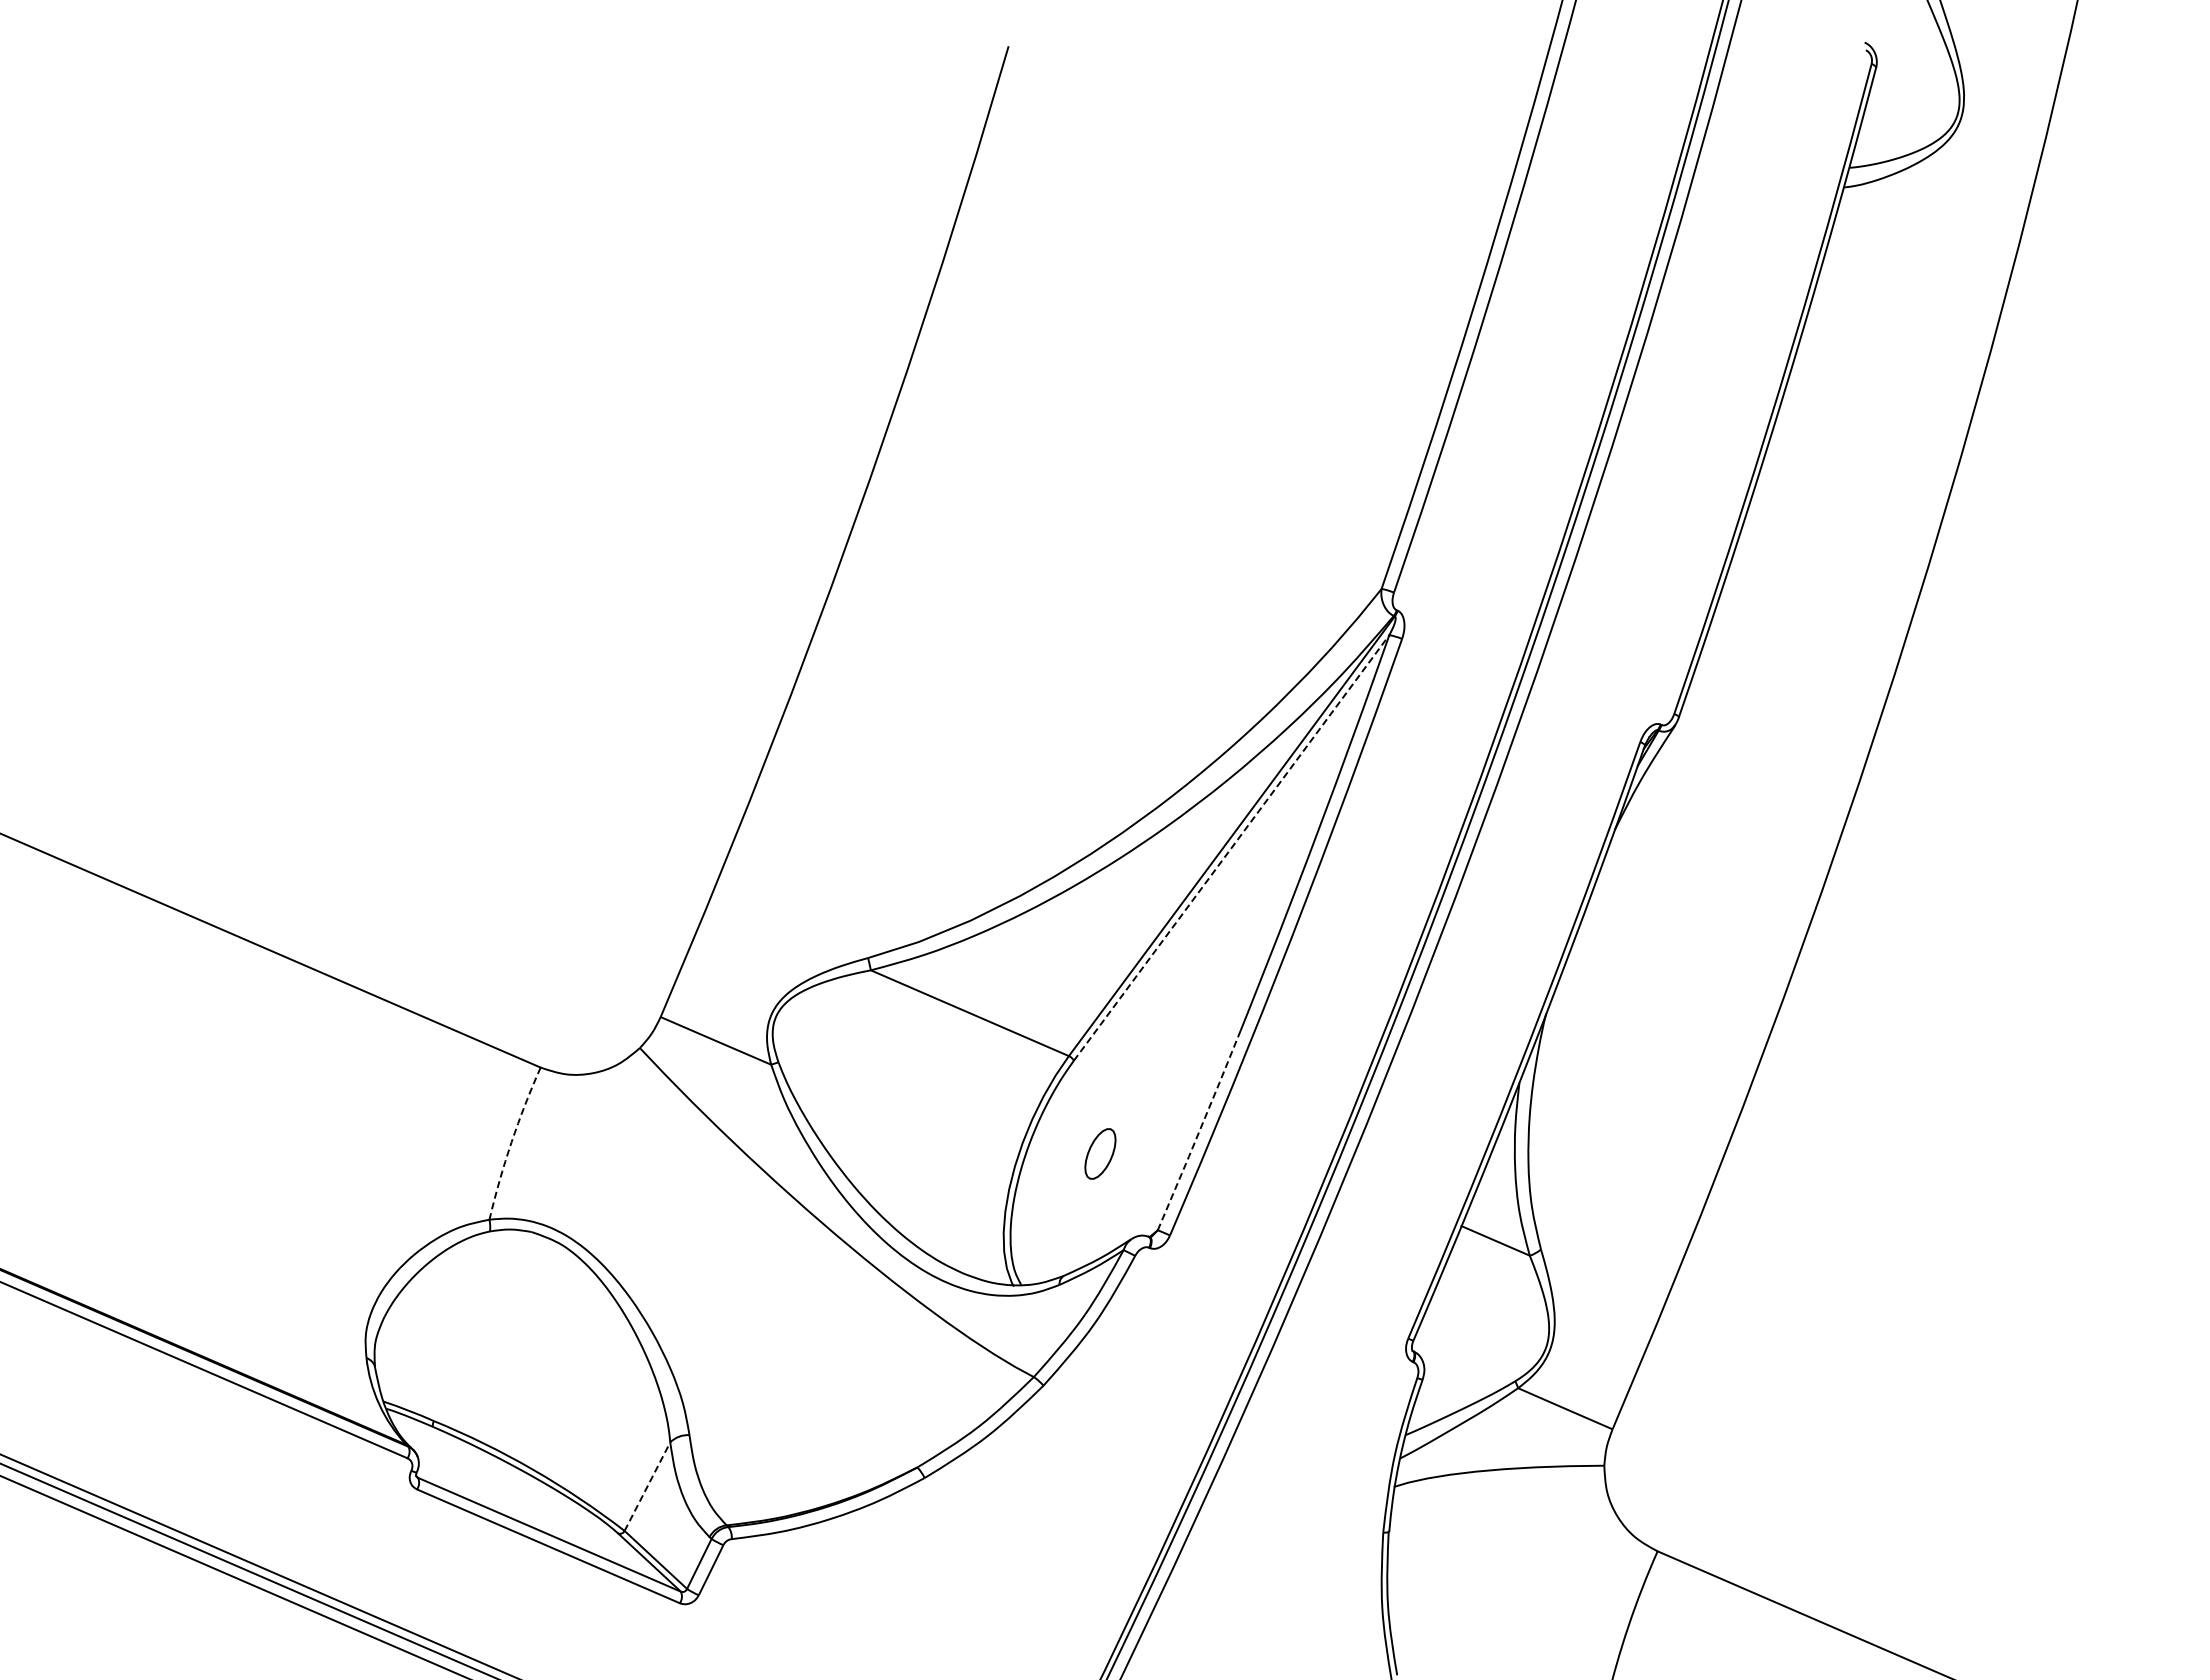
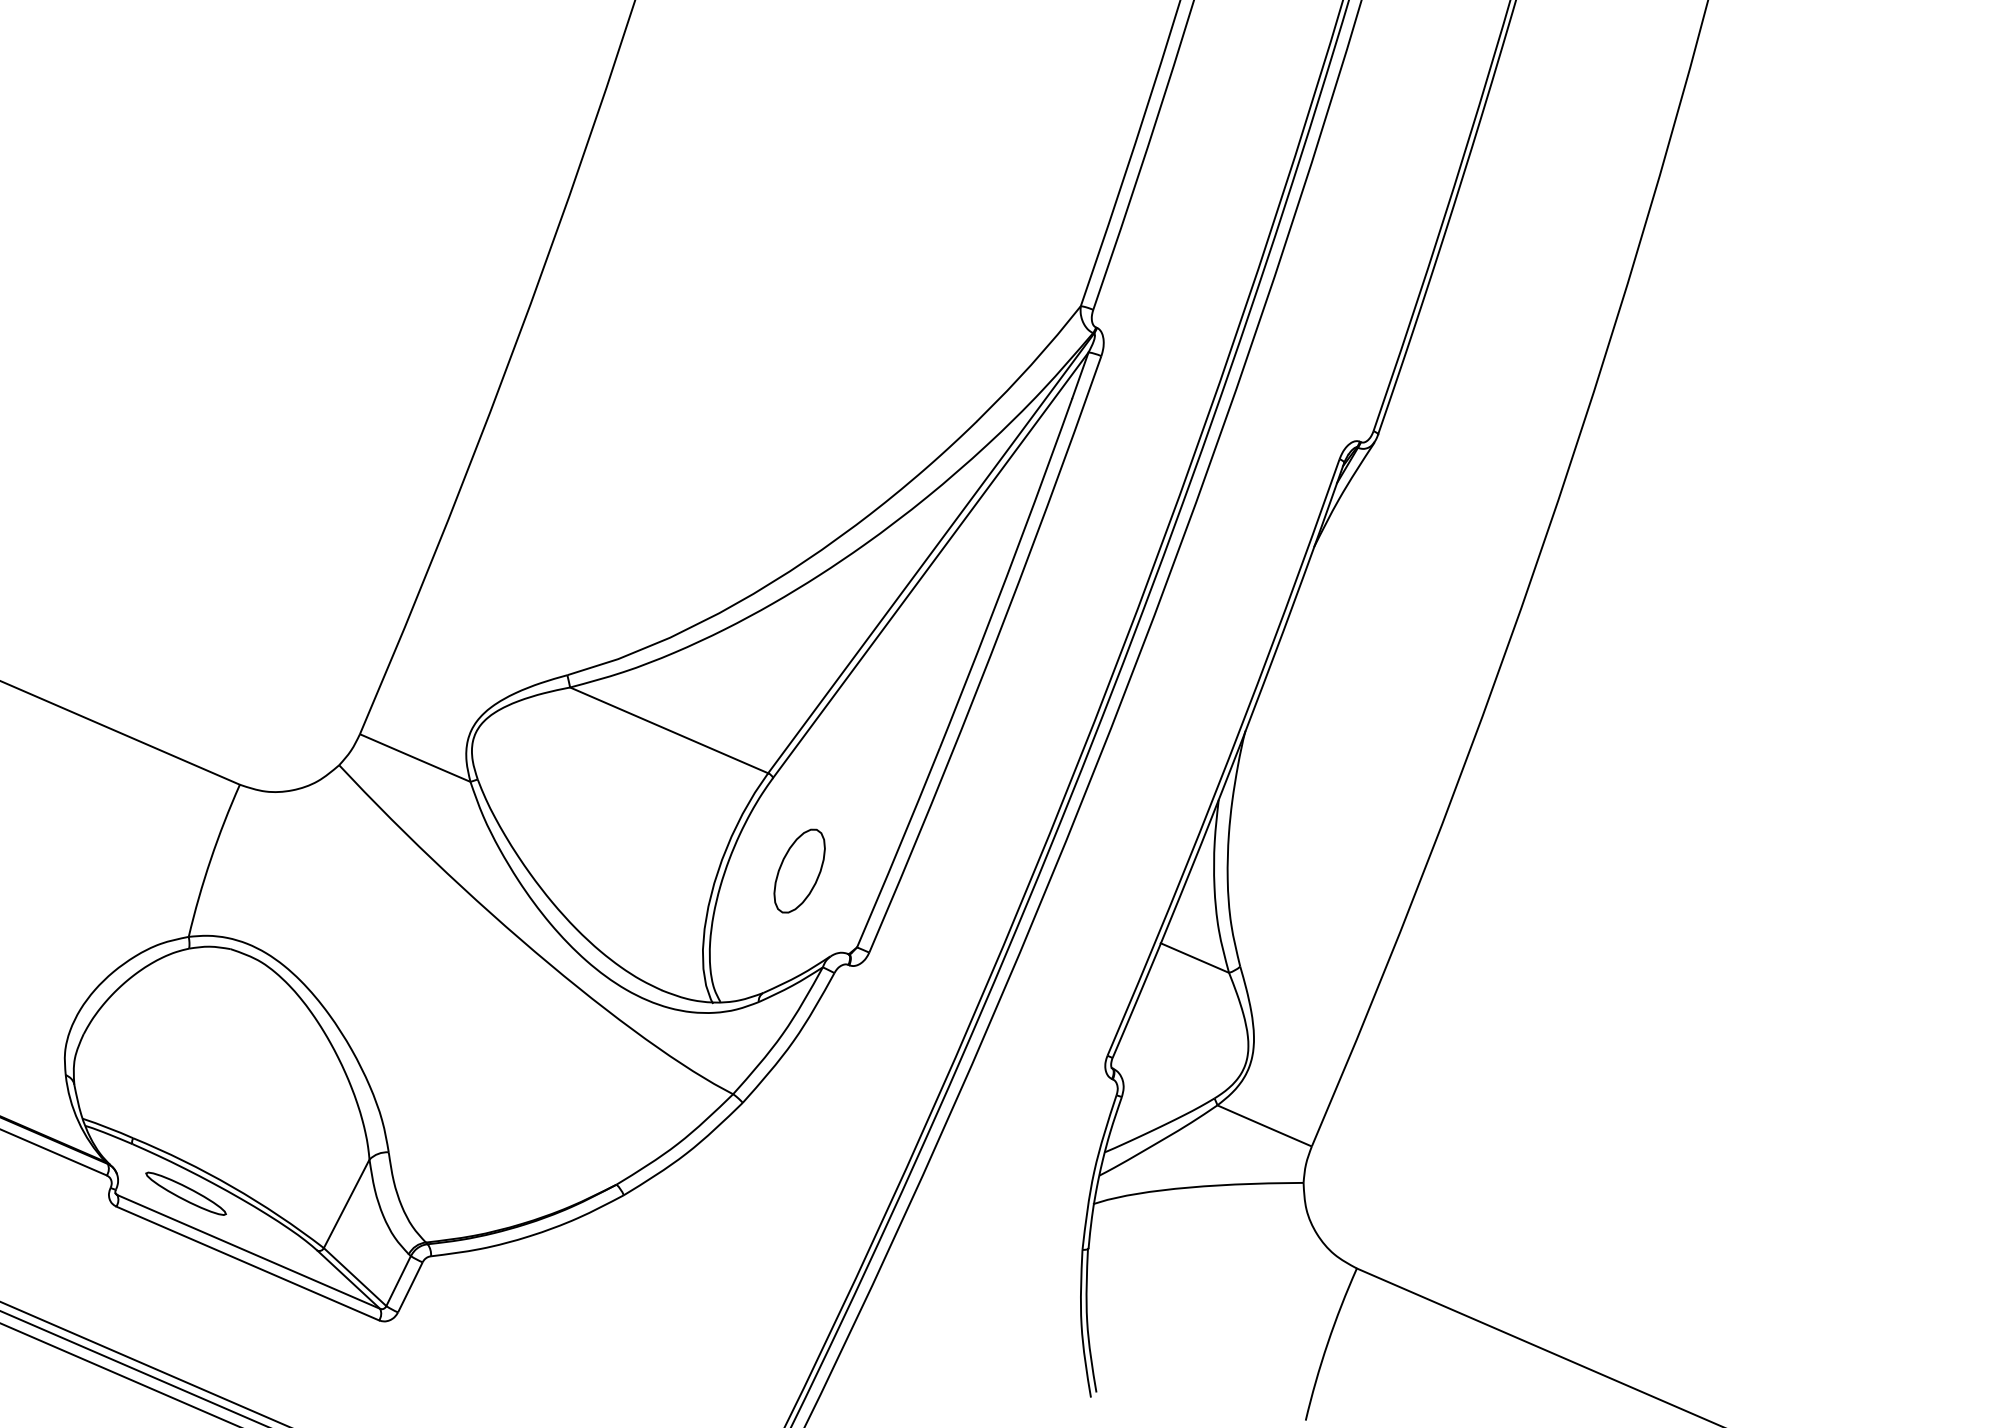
line: (1231, 848) -> (930, 565), dashed -> solid
line: (1199, 1130) -> (898, 847), dashed -> solid
arc: (511, 1142) -> (210, 859), dashed -> solid
part: (1100, 1153) -> (799, 870), size x1.67
part: (486, 1476) -> (185, 1193), added
line: (647, 1486) -> (346, 1203), dashed -> solid

